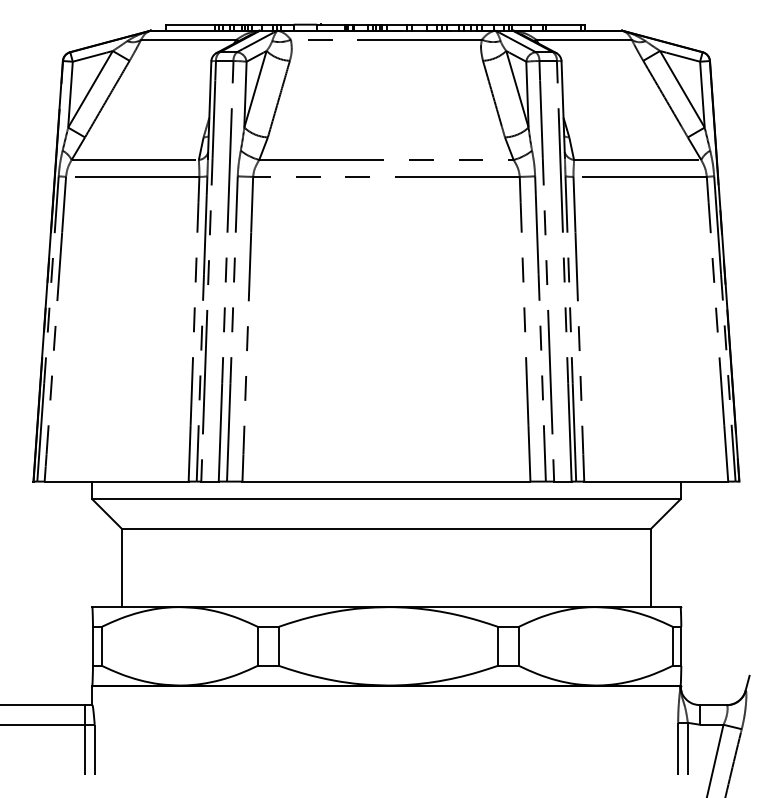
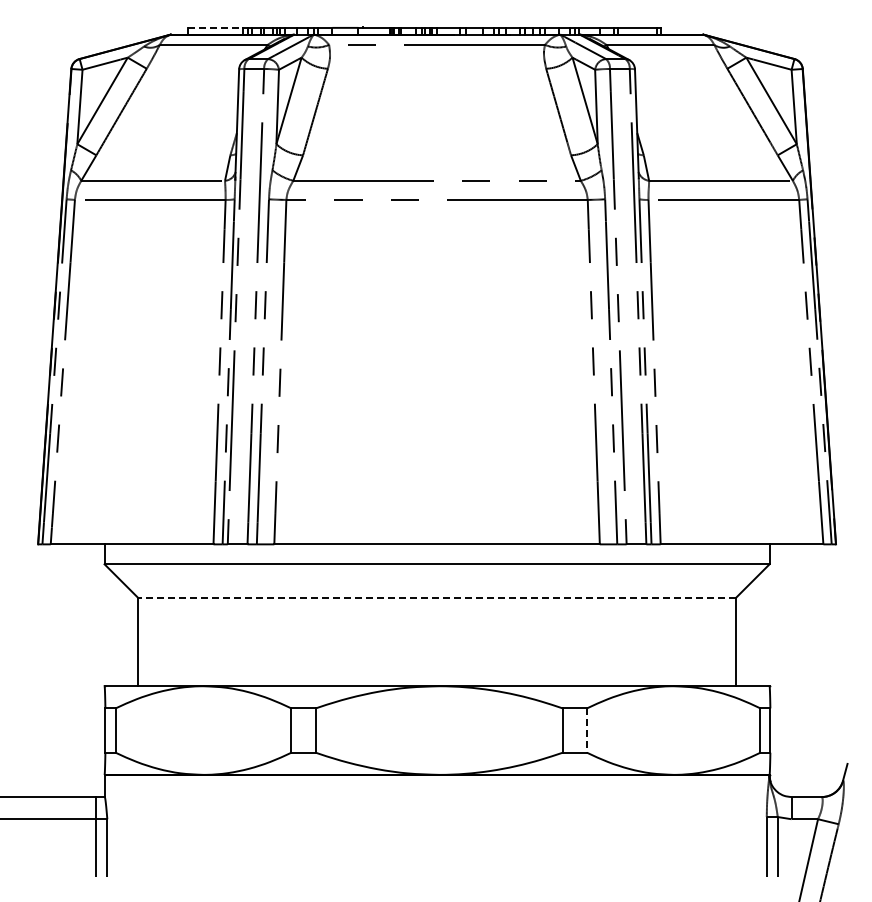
line: (190, 24) -> (215, 27), solid -> dashed
line: (385, 528) -> (436, 597), solid -> dashed
line: (519, 647) -> (587, 731), solid -> dashed

